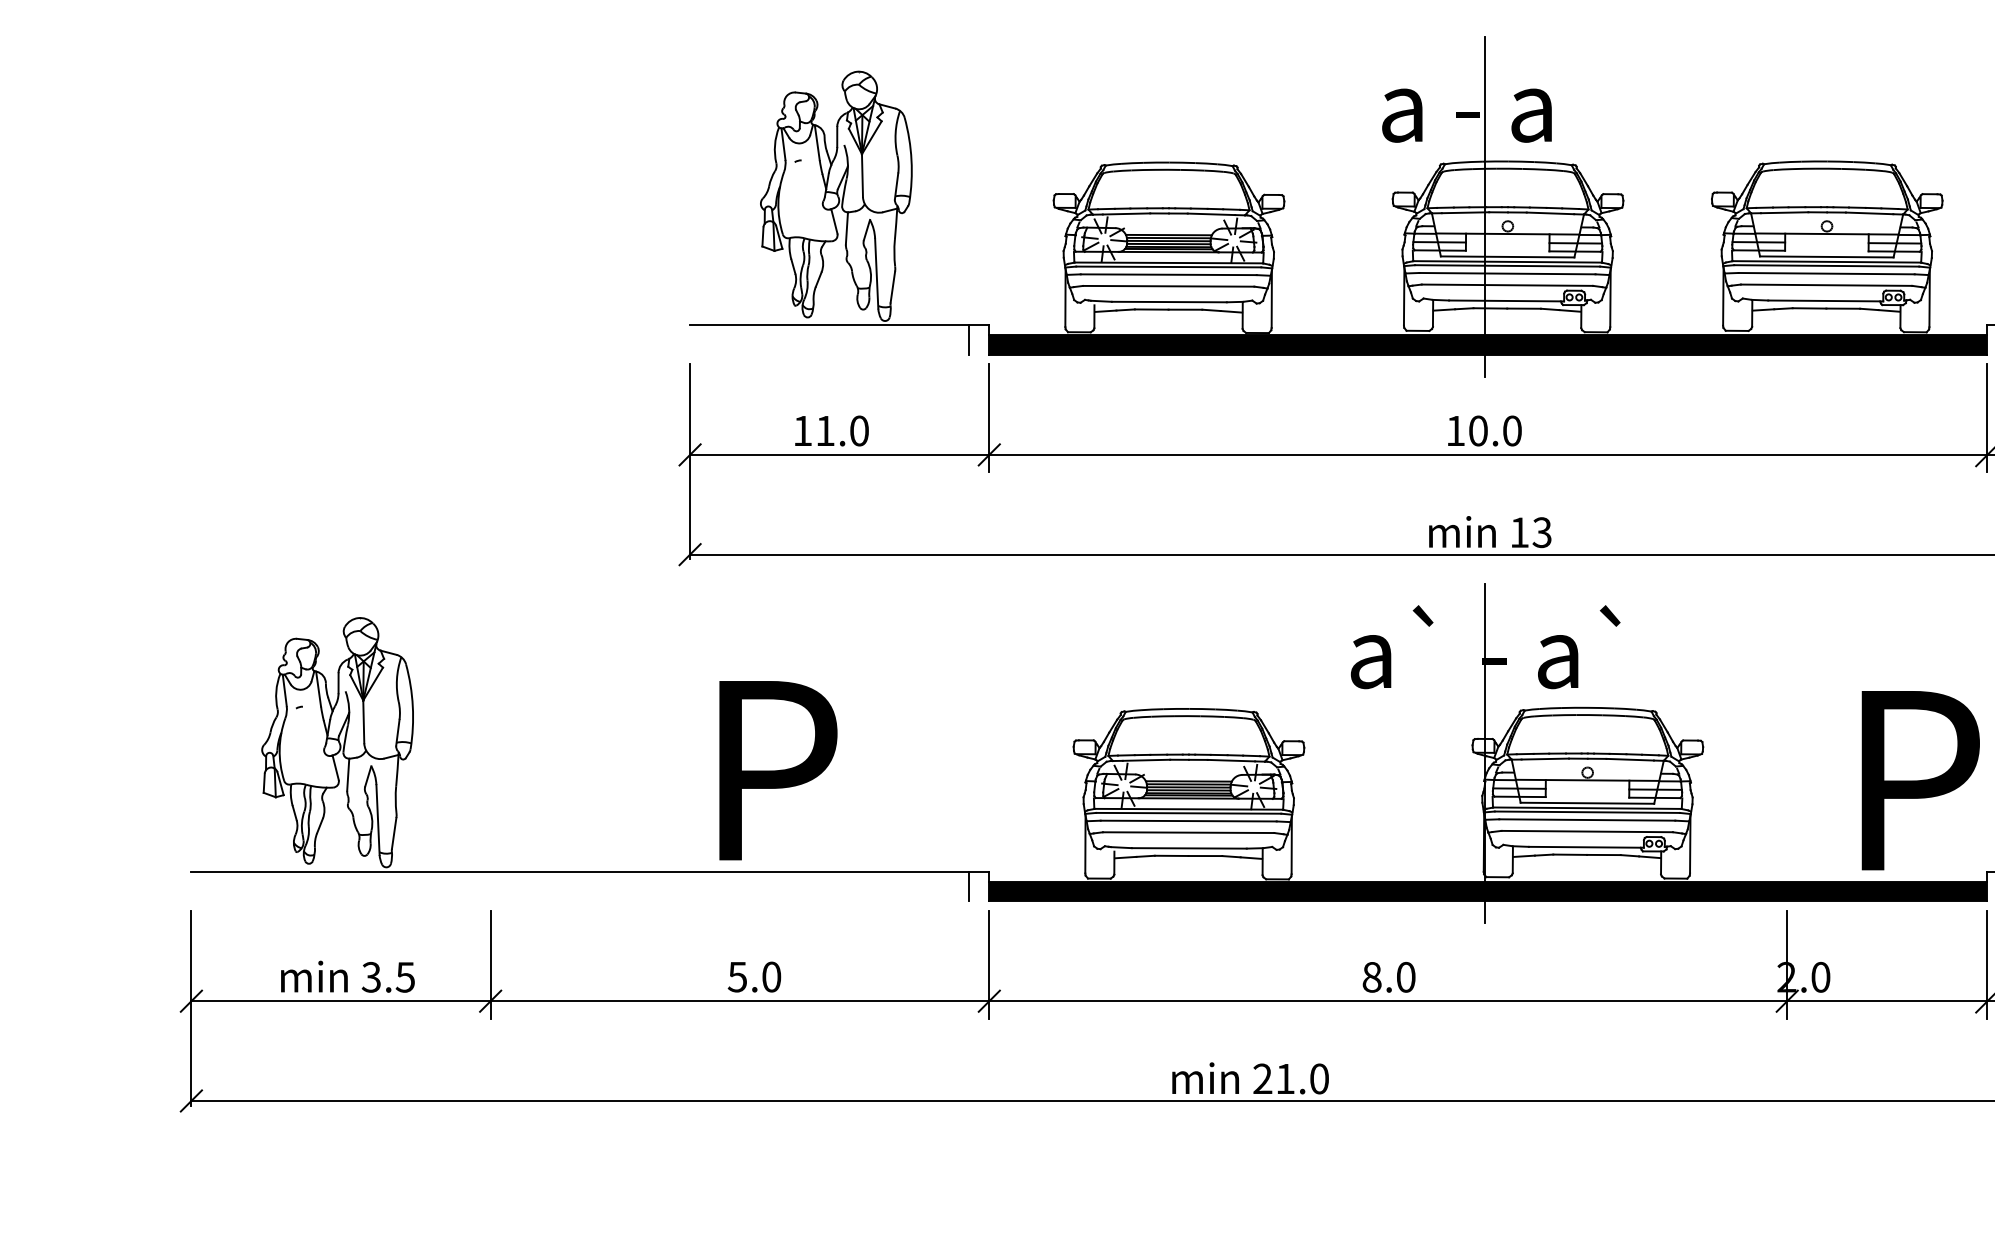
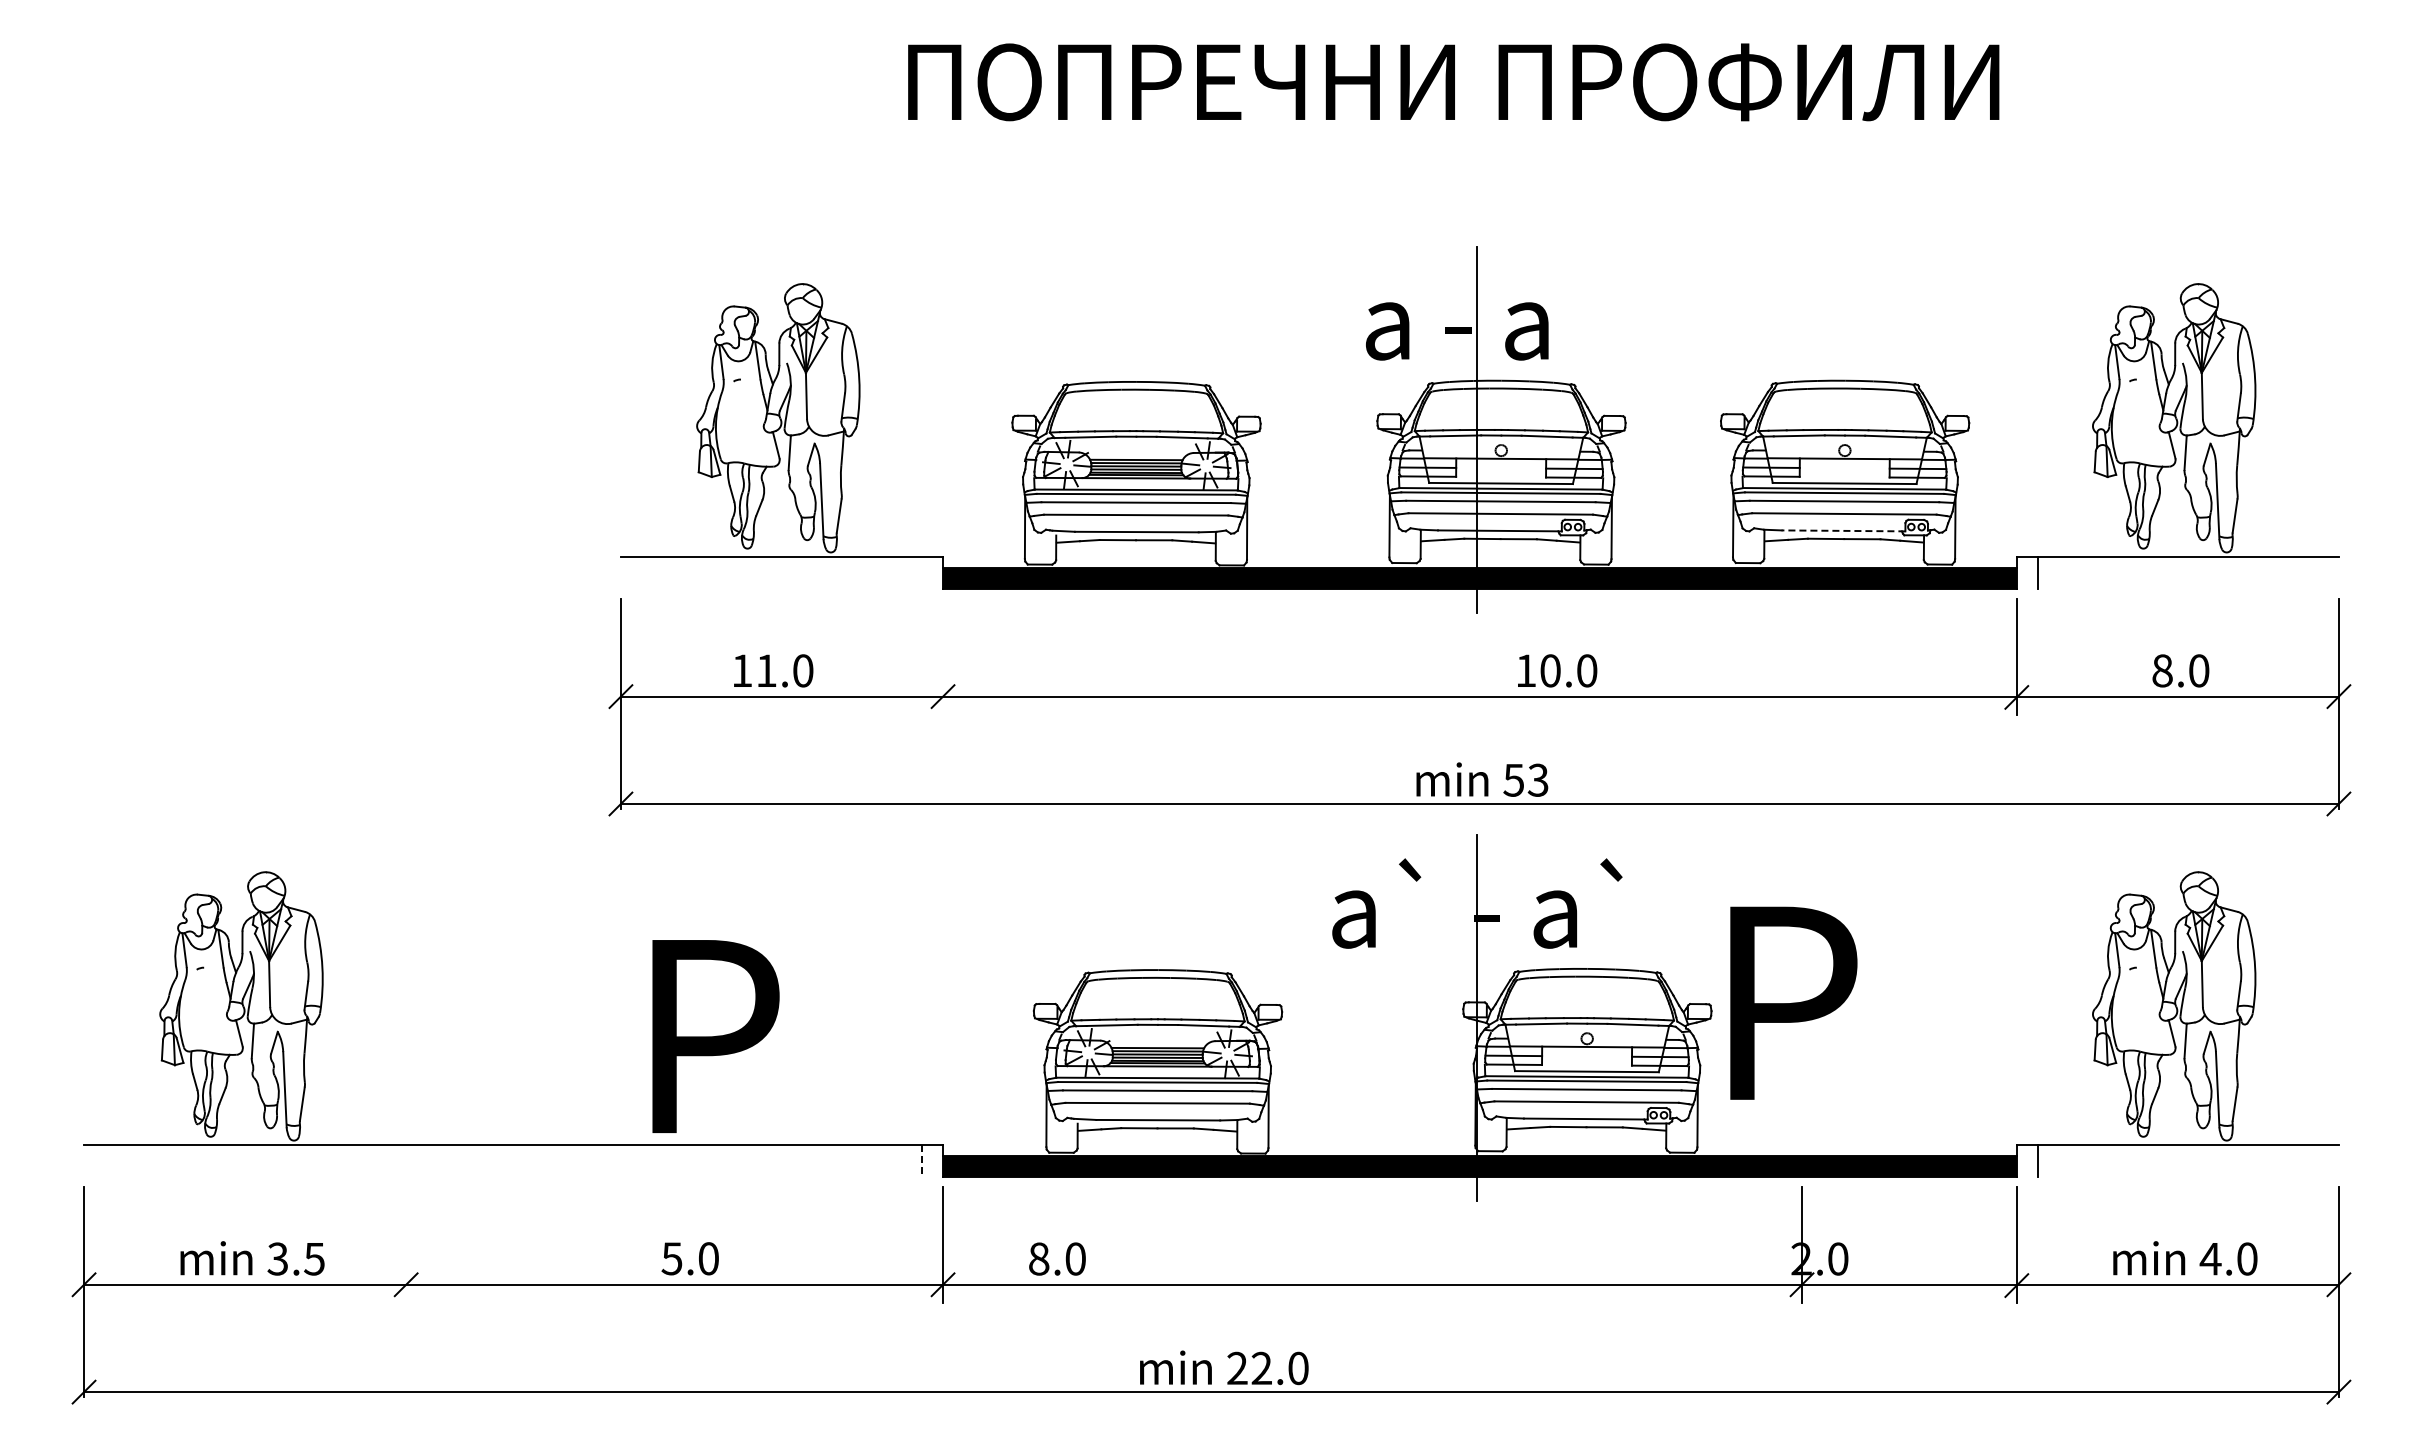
line: (1825, 300) -> (1843, 530), solid -> dashed
line: (969, 340) -> (921, 573), removed
line: (989, 418) -> (943, 657), removed
text: (1484, 430) -> (1557, 670), moved
text: (1519, 532) -> (1513, 780), 13 -> 53
text: (1920, 779) -> (1793, 1002), moved
line: (969, 886) -> (921, 1161), solid -> dashed
line: (490, 964) -> (406, 1245), removed
text: (1389, 976) -> (1057, 1258), moved
text: (1285, 1078) -> (1261, 1367), 21.0 -> 22.0

